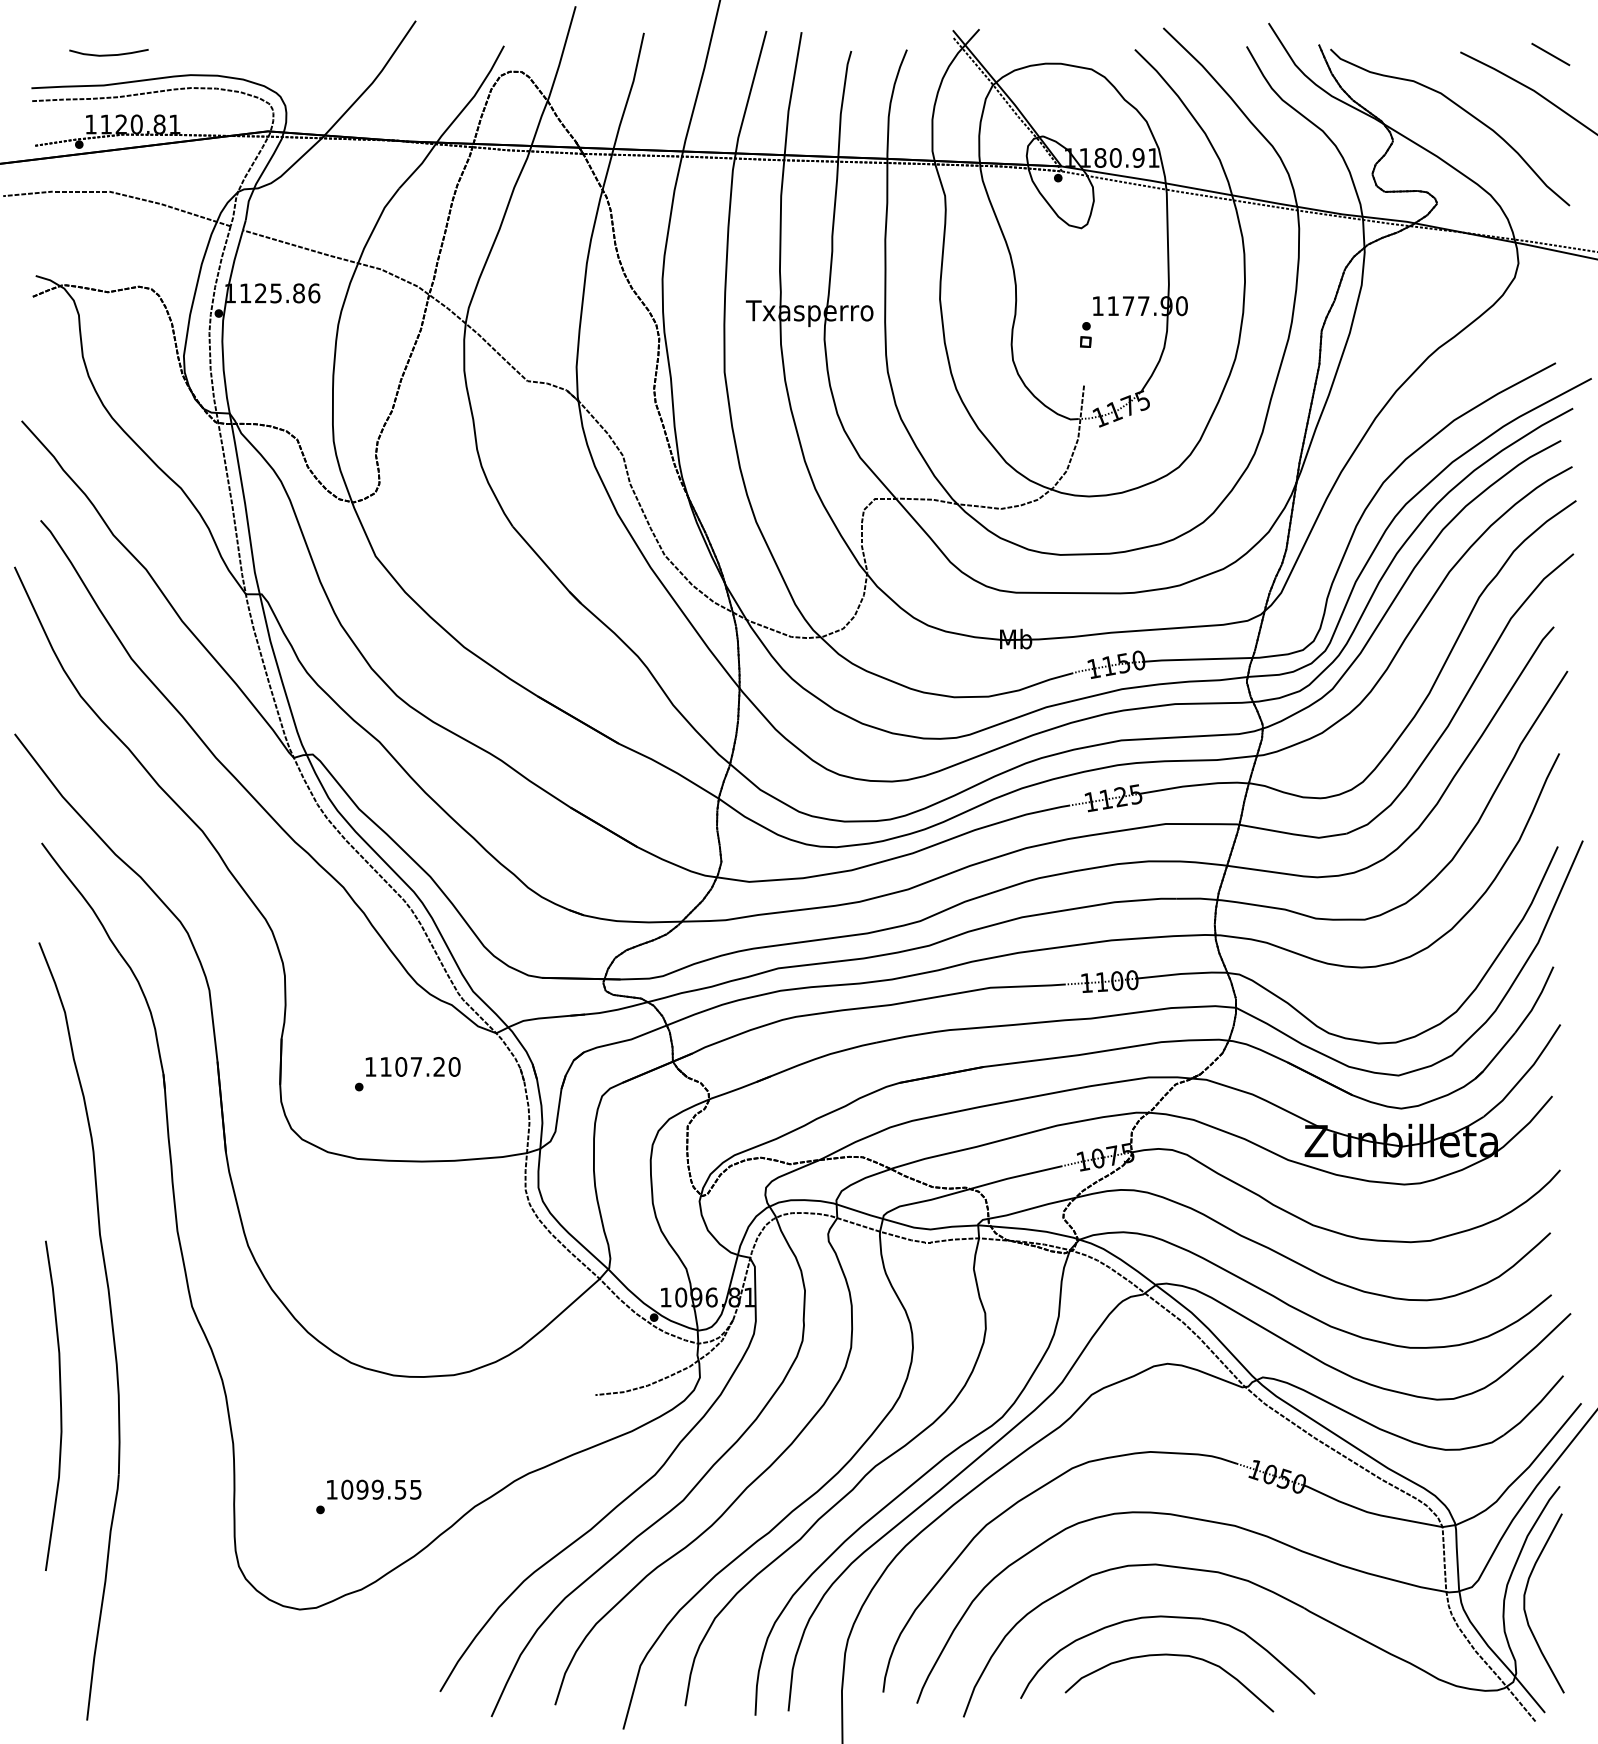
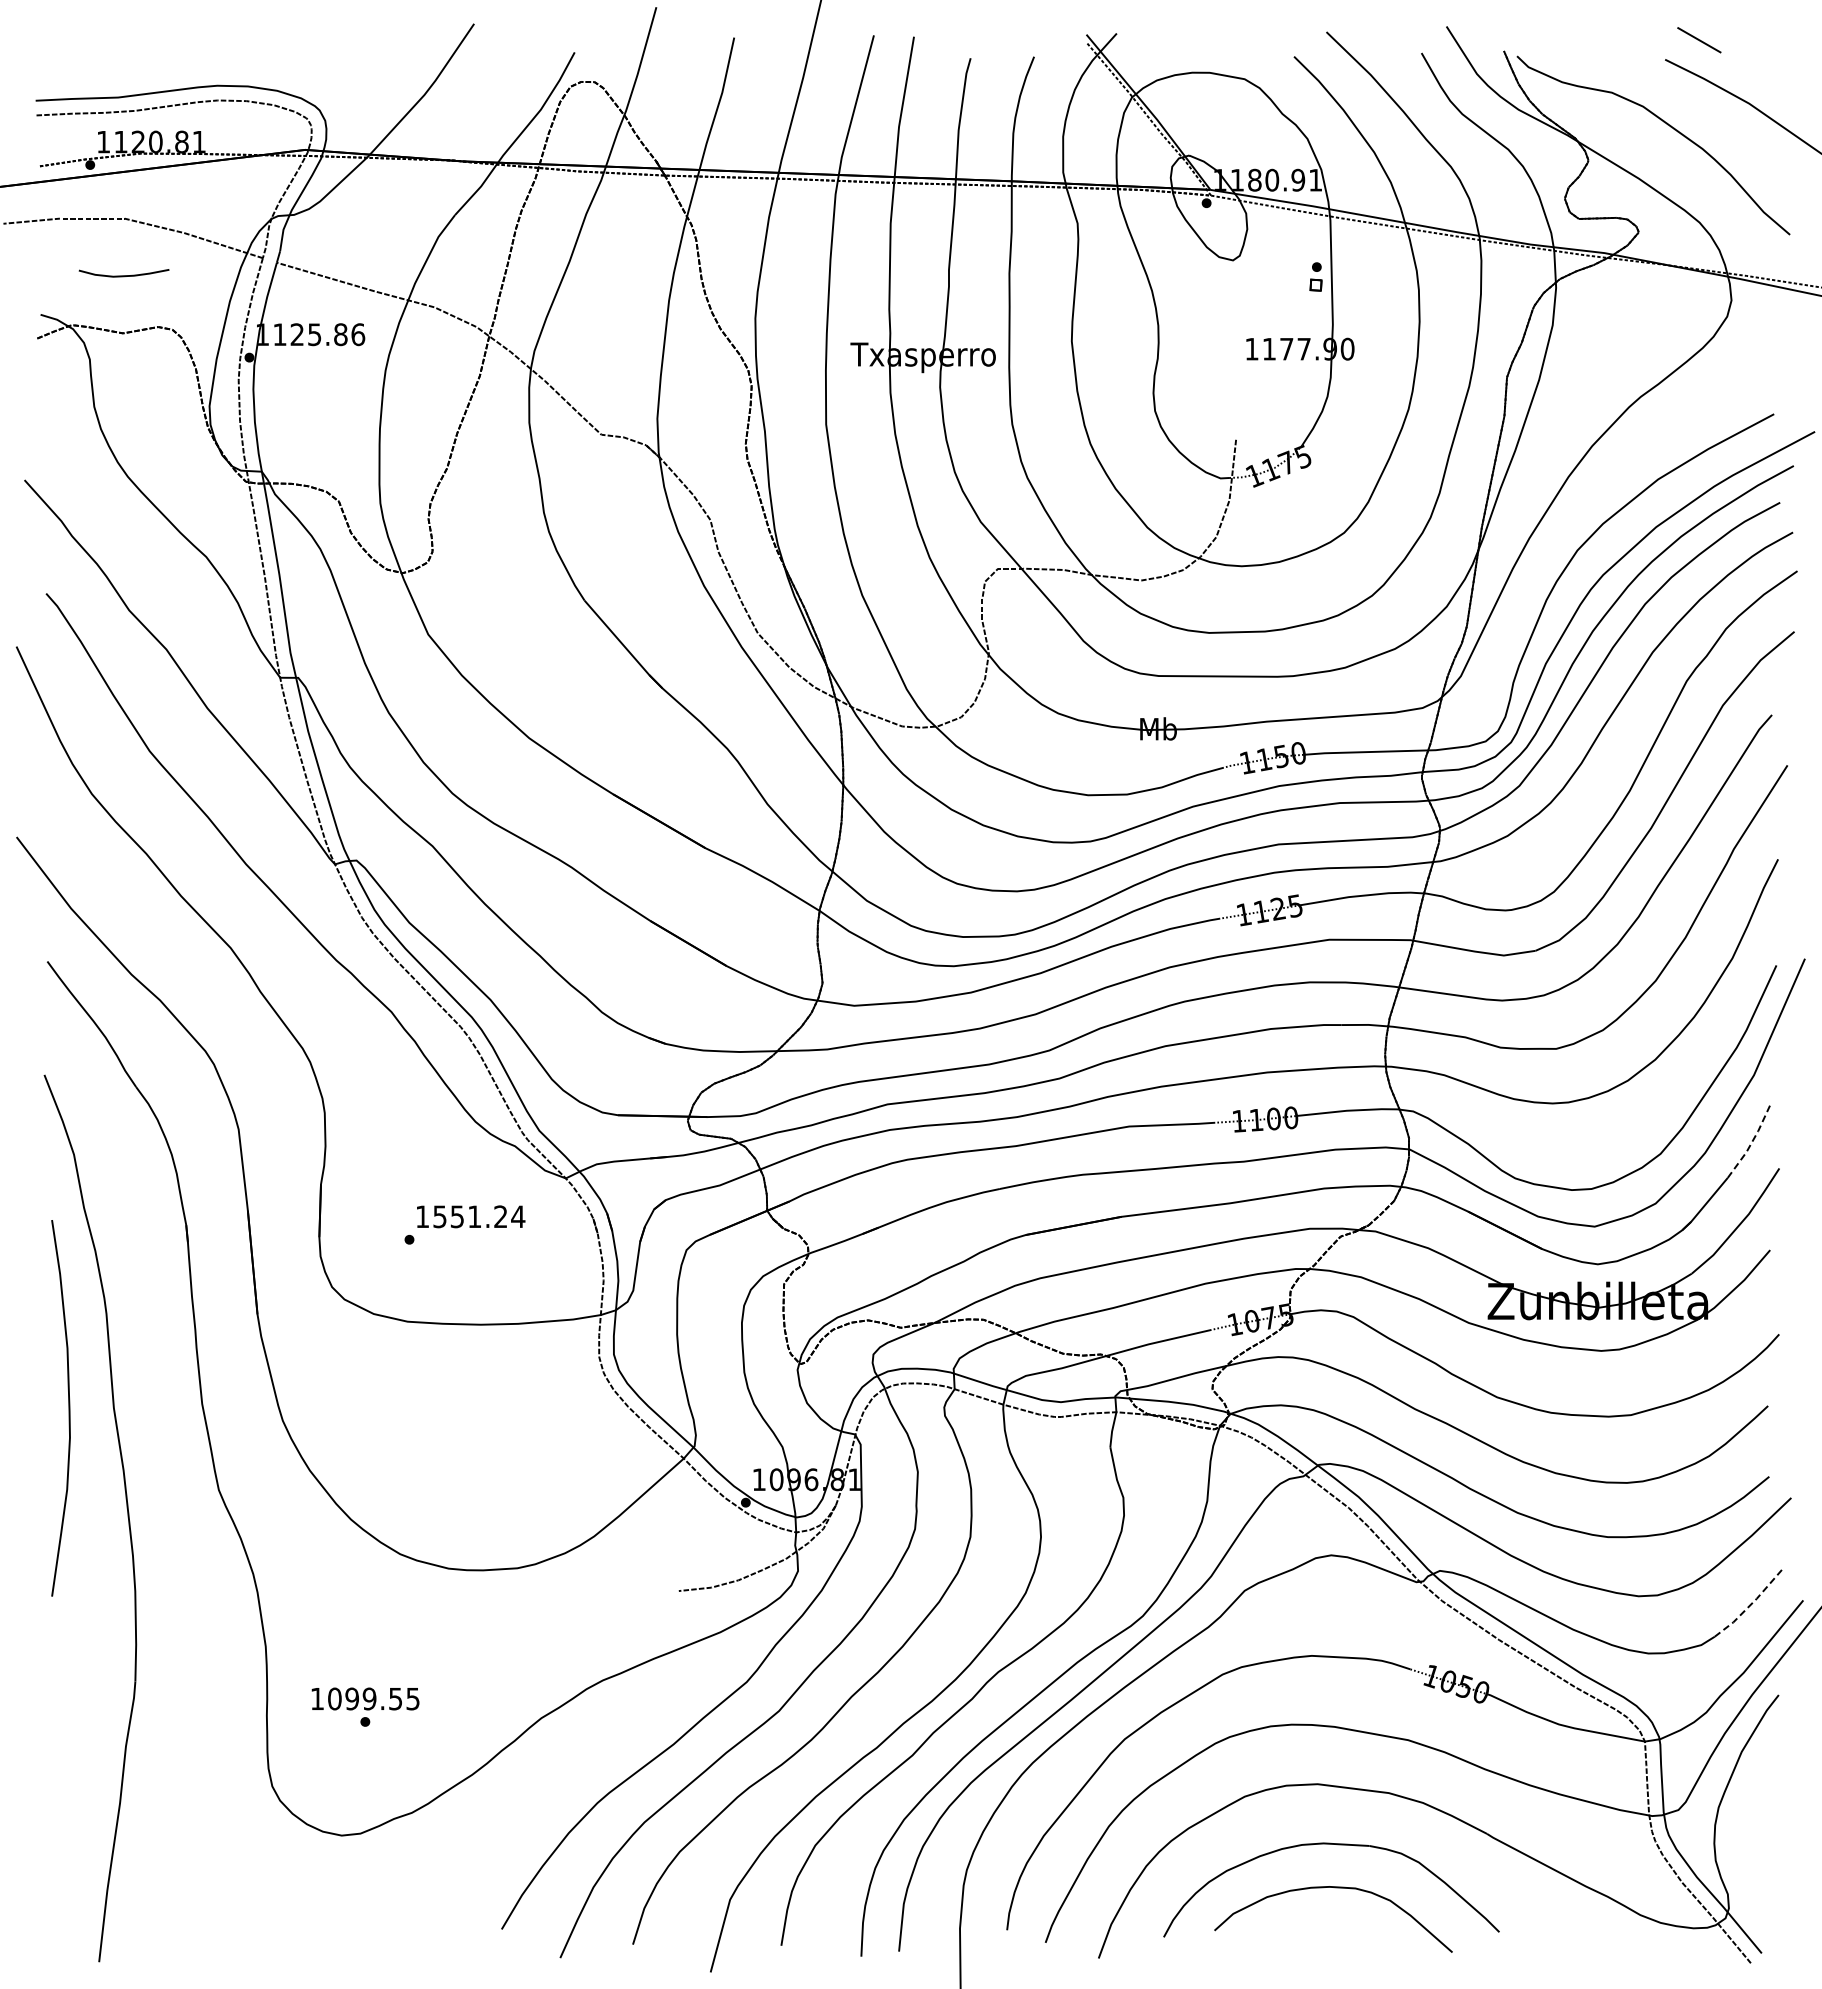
curve: (108, 54) -> (123, 275), moved
line: (1550, 54) -> (1699, 40), moved
part: (1085, 334) -> (1315, 276), moved
line: (1536, 1000) -> (1752, 1141), solid -> dashed
text: (420, 1066) -> (479, 1216), 1107.20 -> 1551.24
curve: (60, 1406) -> (68, 1408), moved
line: (1535, 1407) -> (1750, 1605), solid -> dashed
text: (374, 1489) -> (365, 1698), moved
curve: (1525, 1600) -> (1739, 1825), removed

